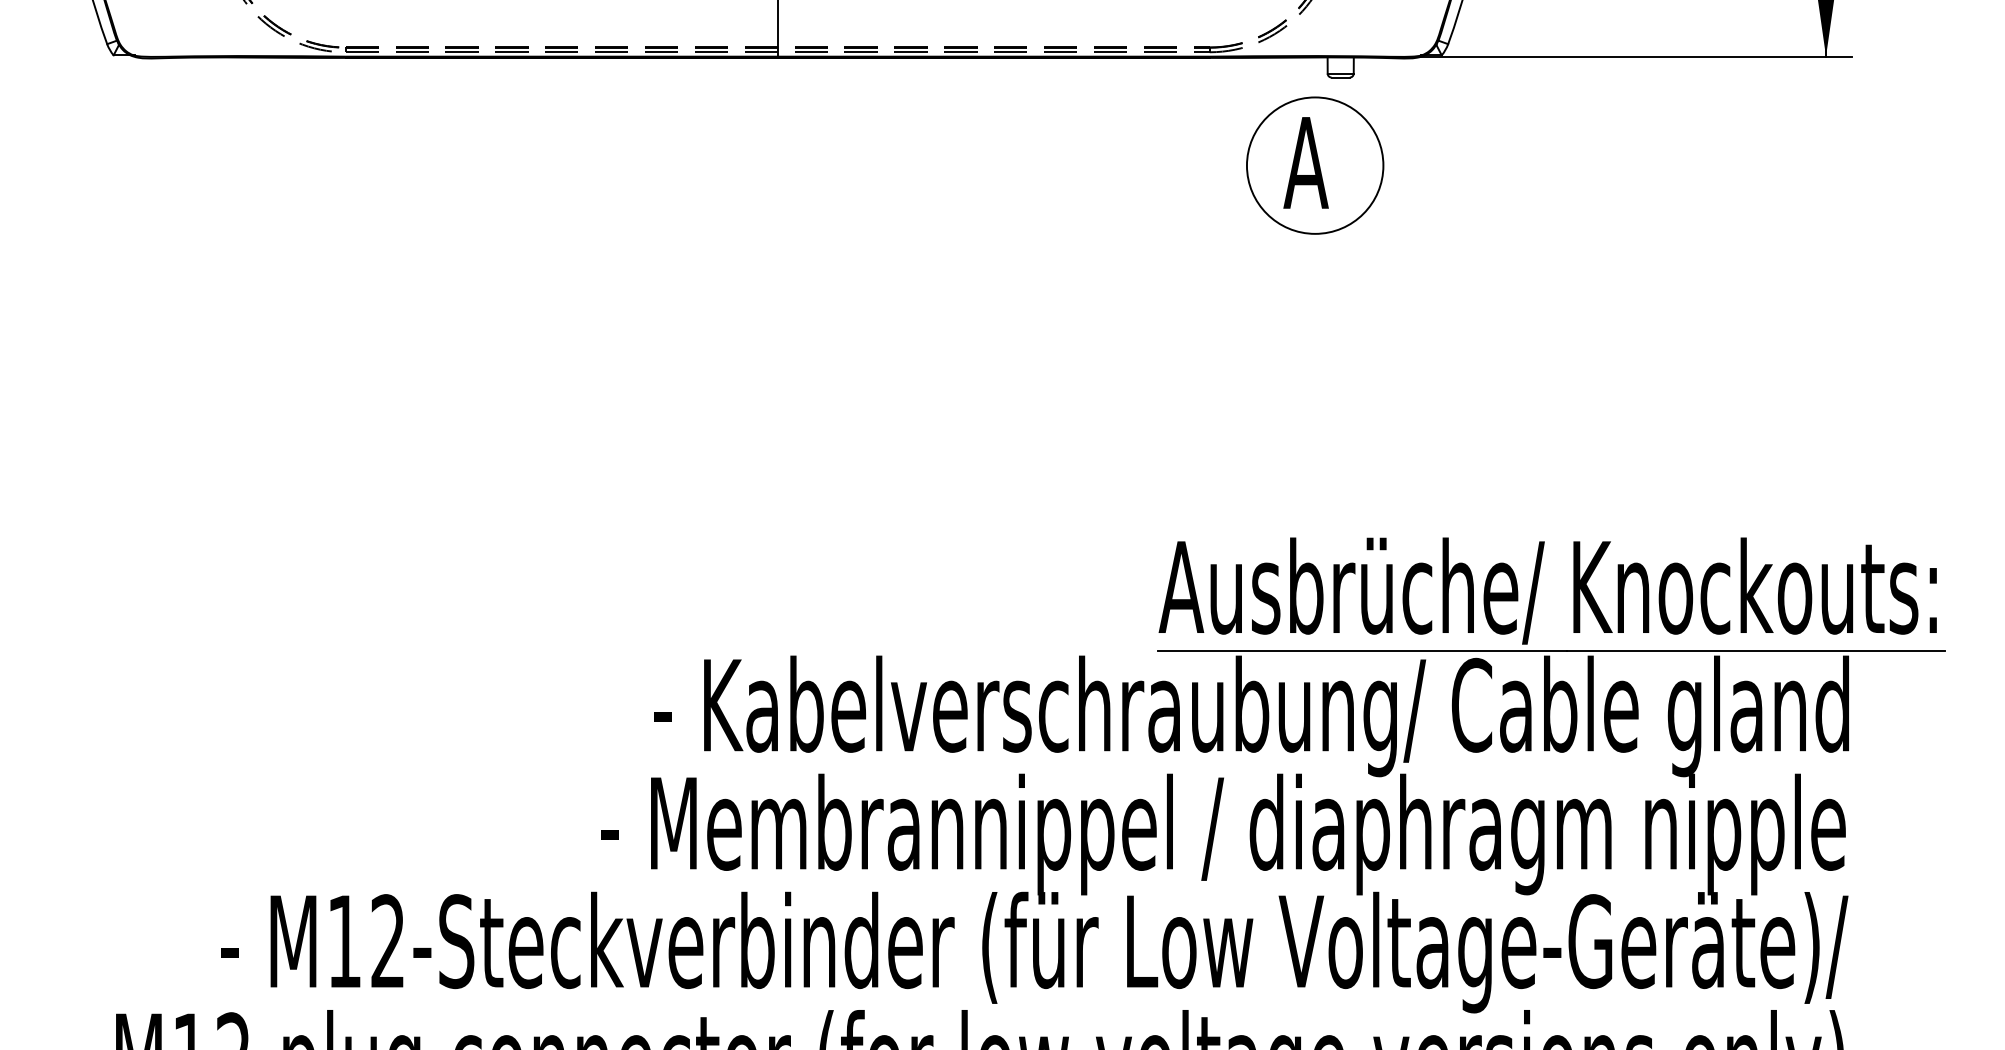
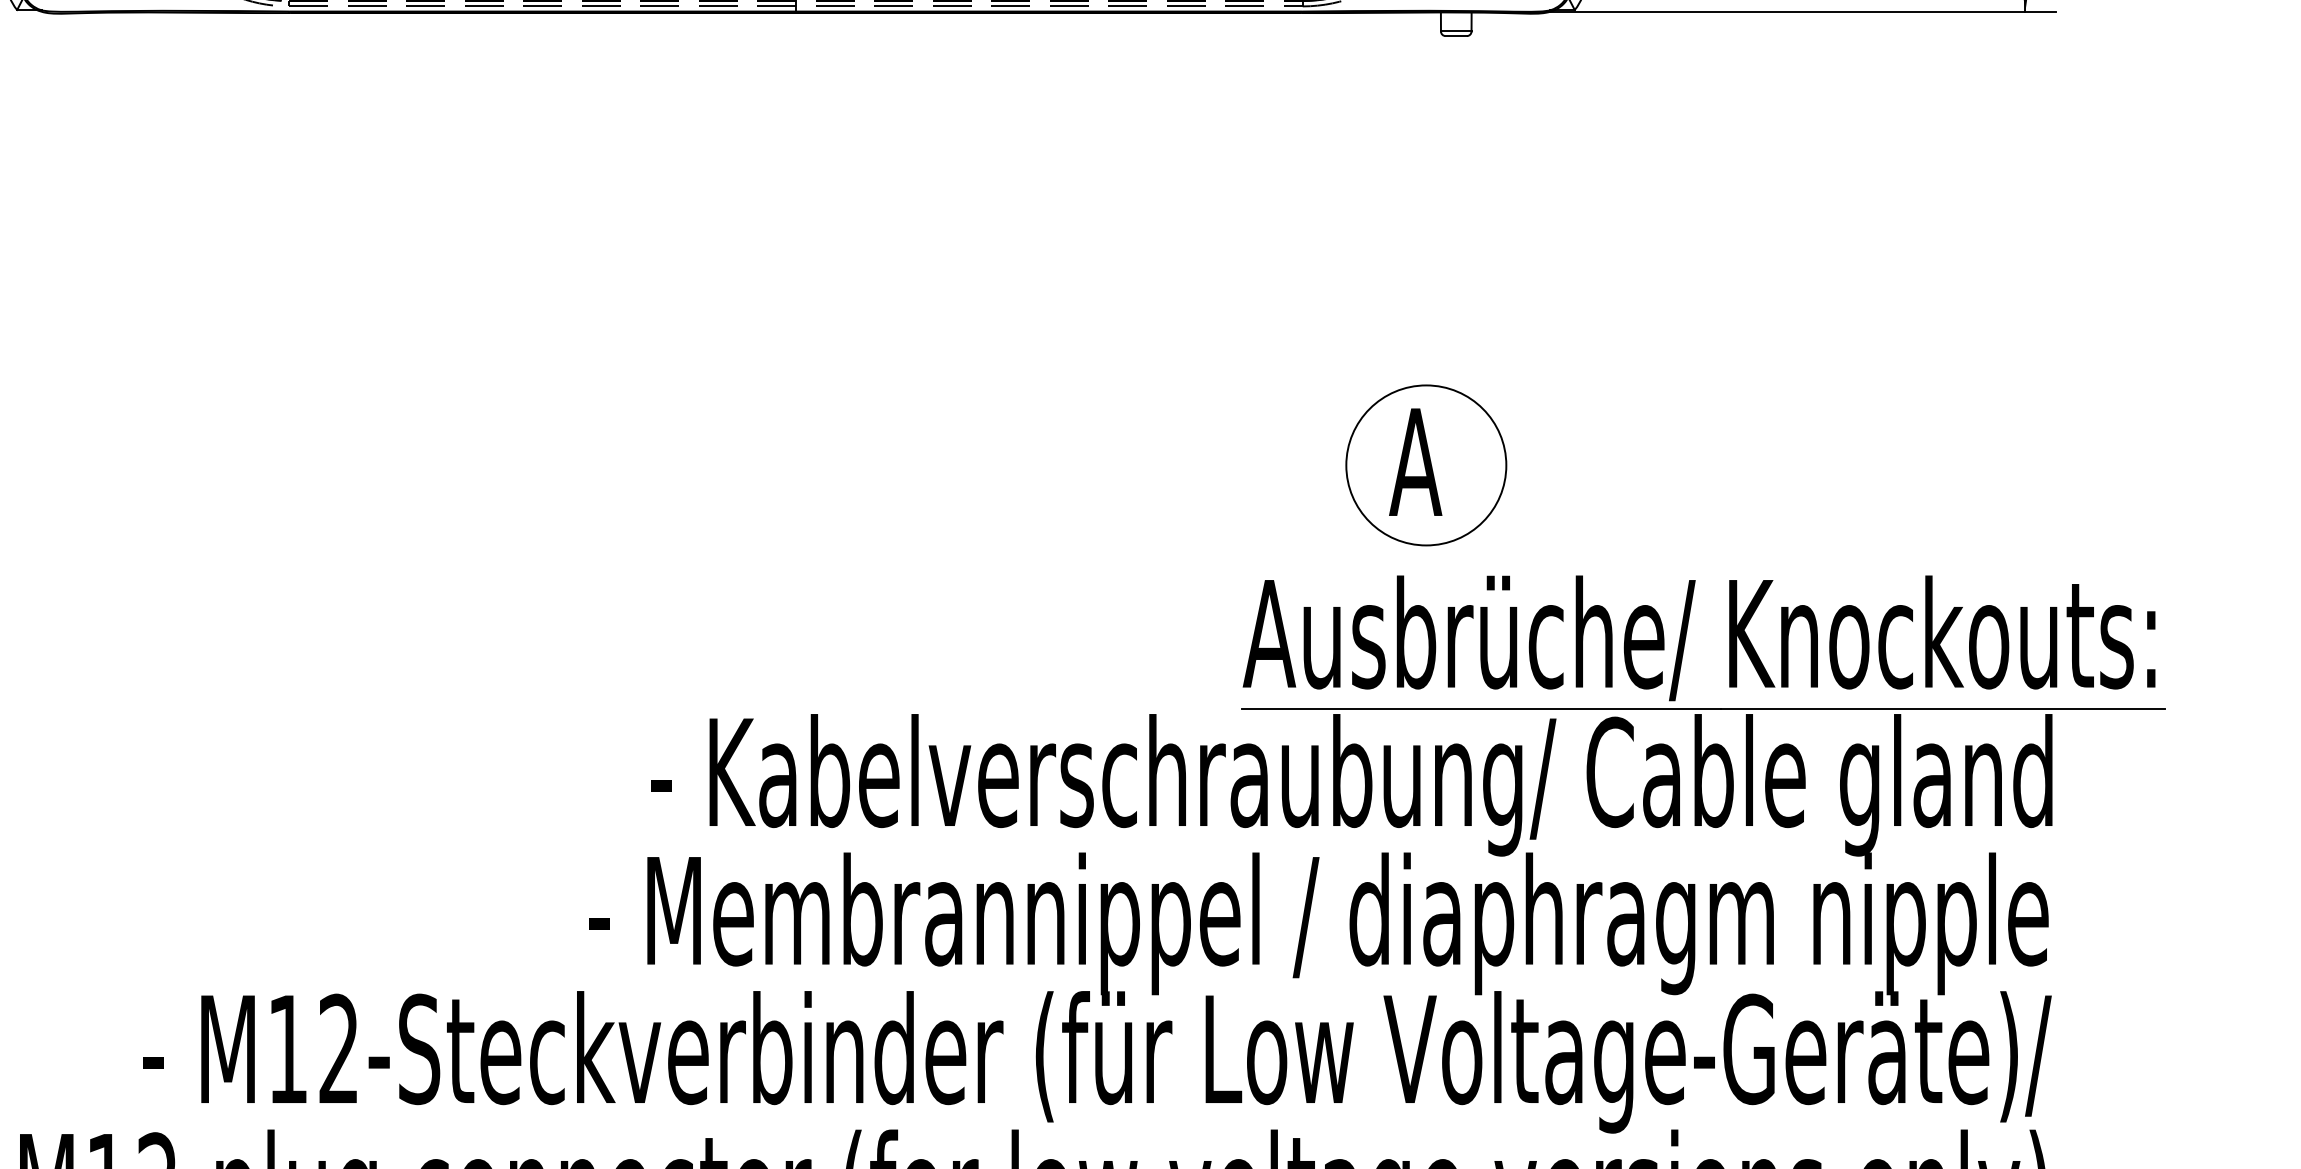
part: (1315, 165) -> (1426, 465), moved

